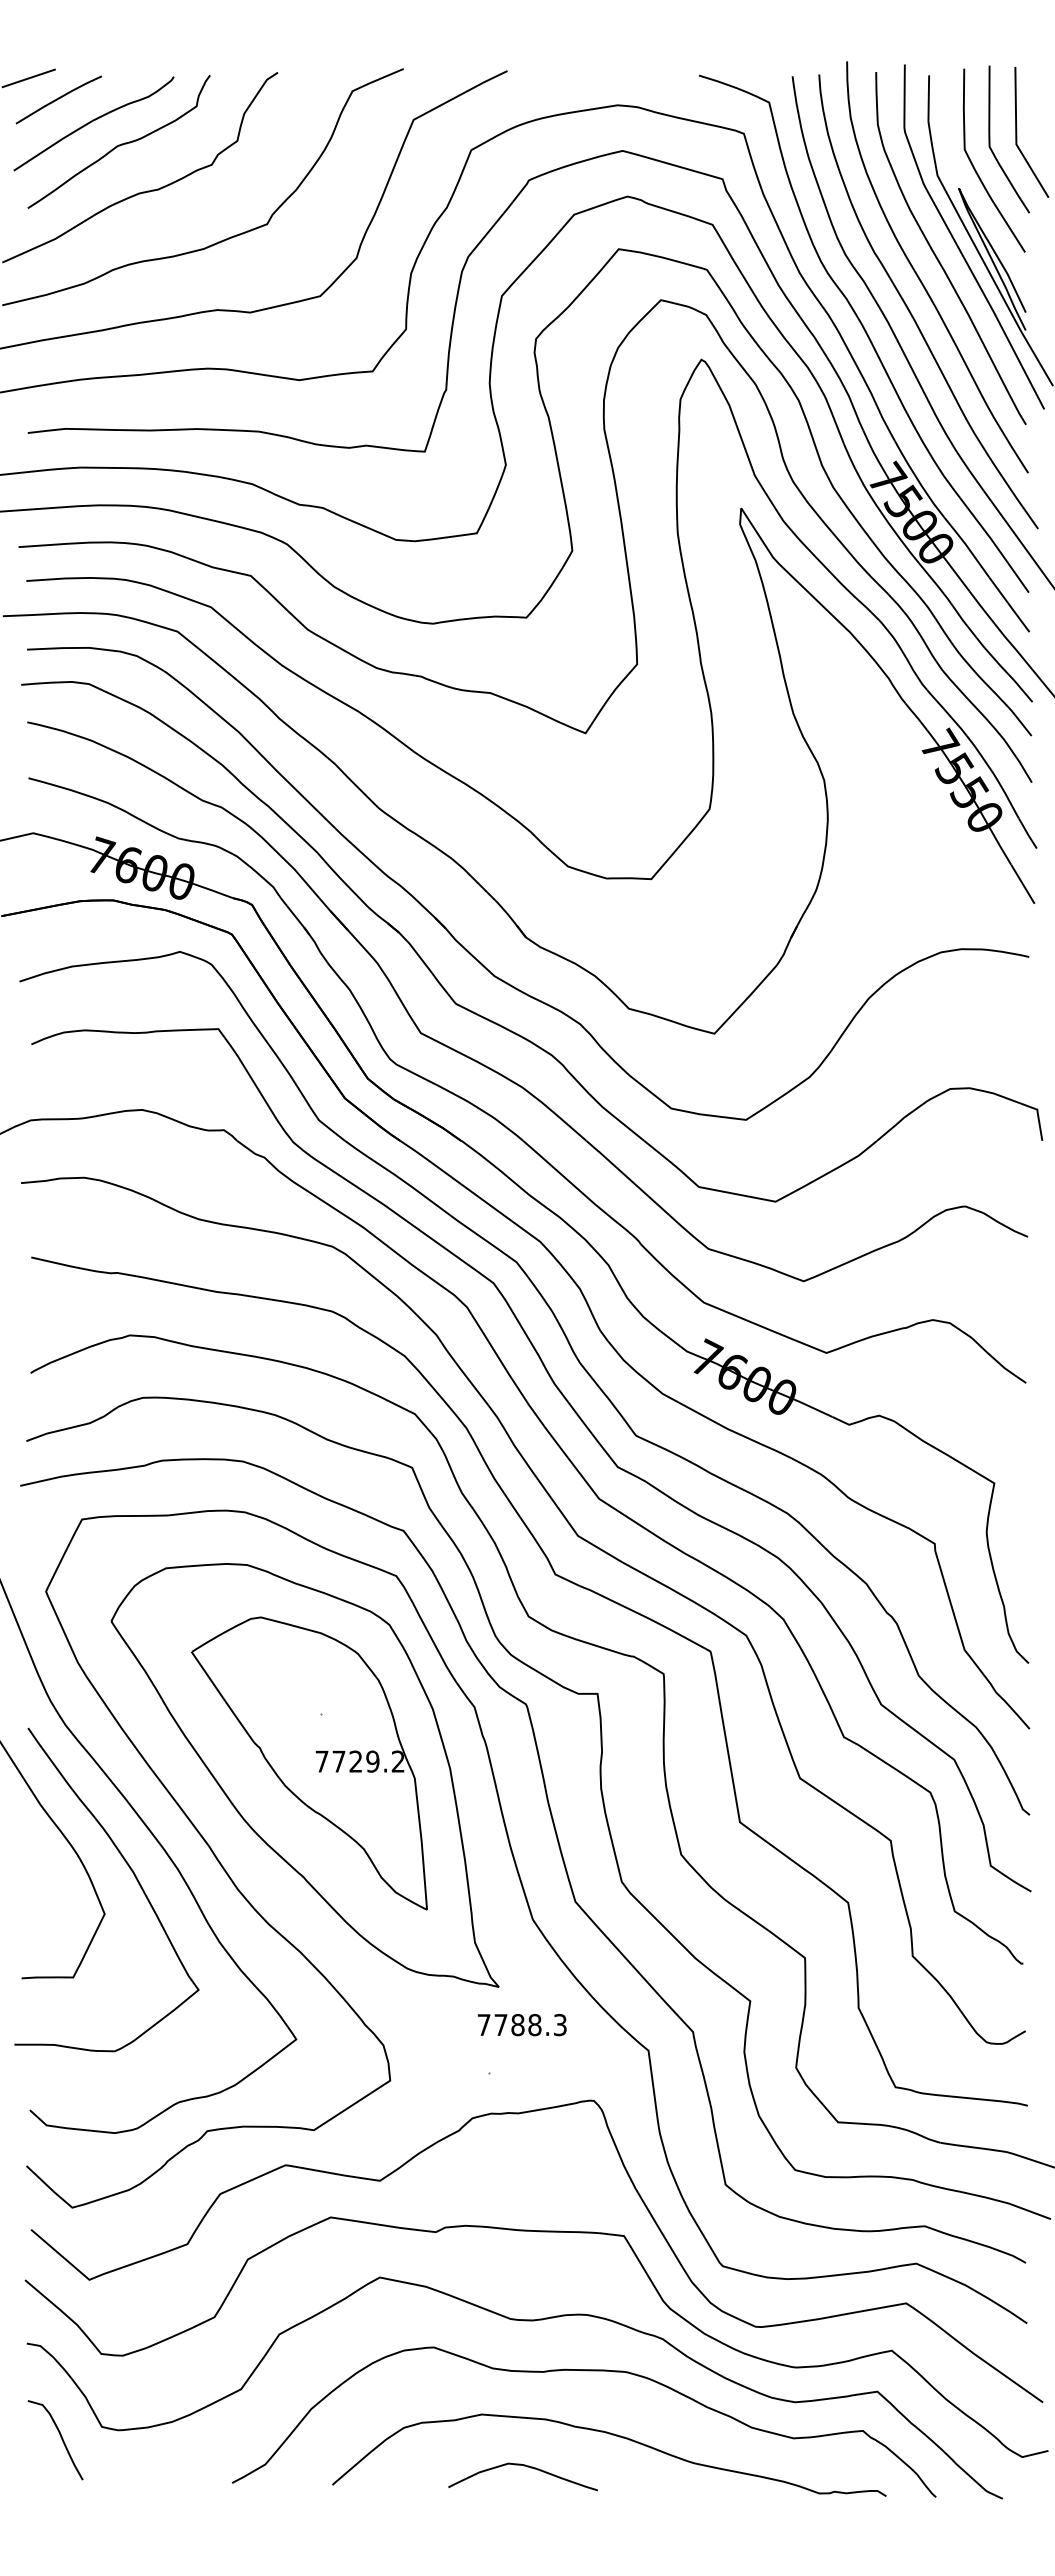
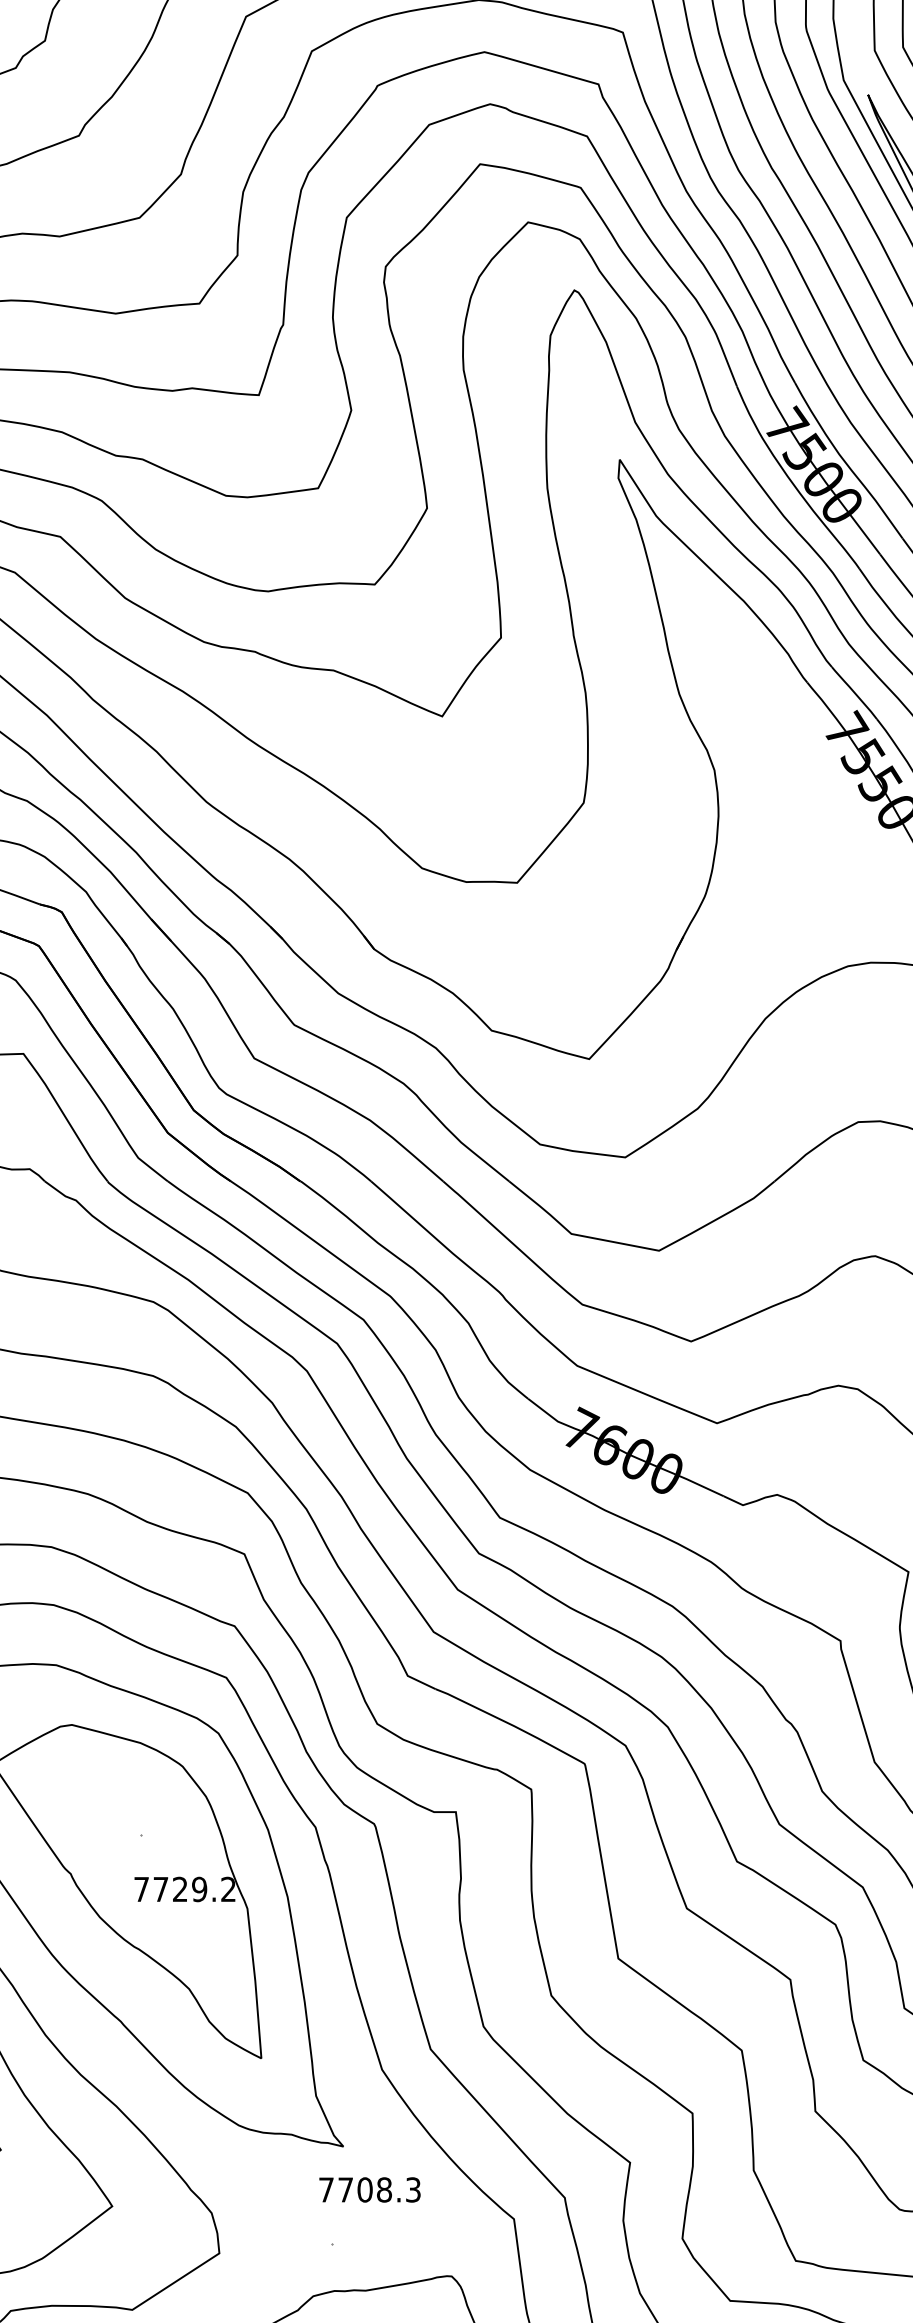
text: (517, 2024) -> (364, 2189), 7788.3 -> 7708.3

